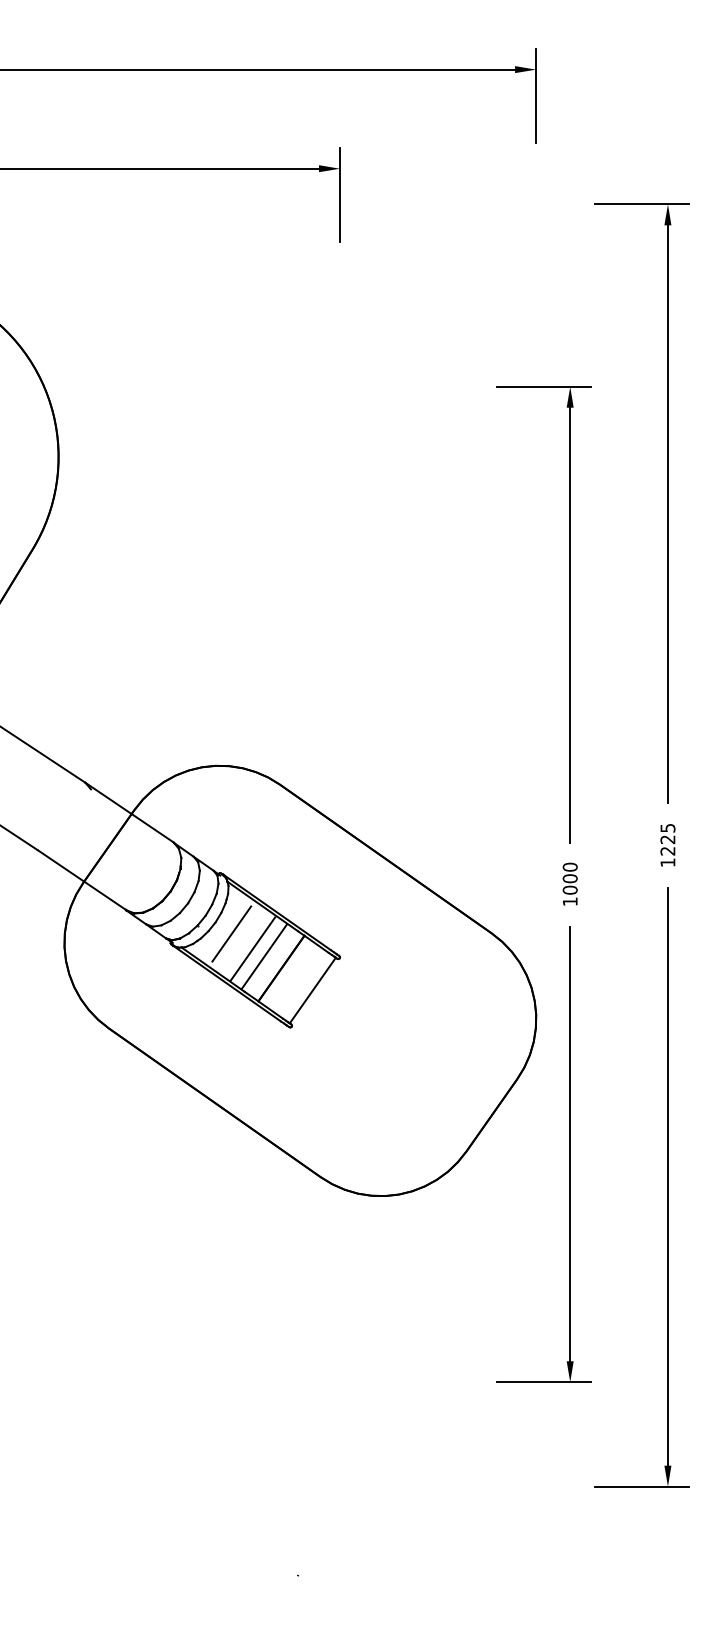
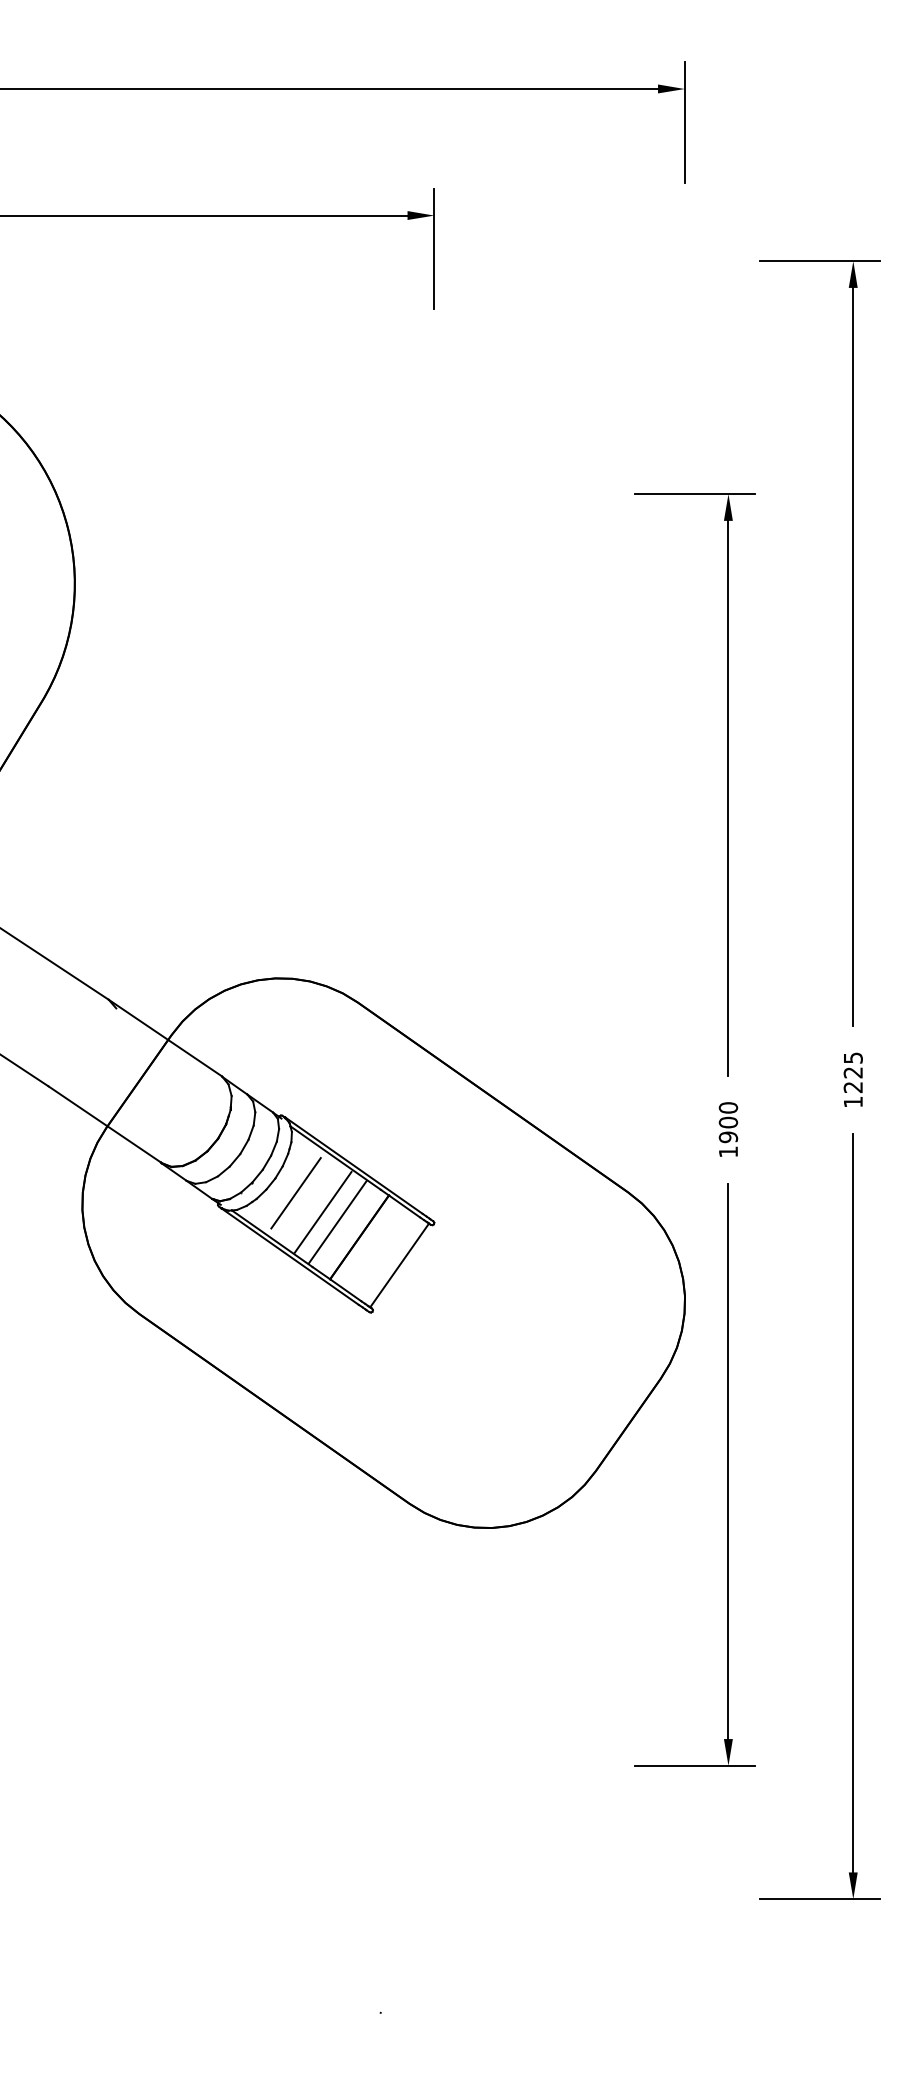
text: (570, 889) -> (728, 1136), 1000 -> 1900

